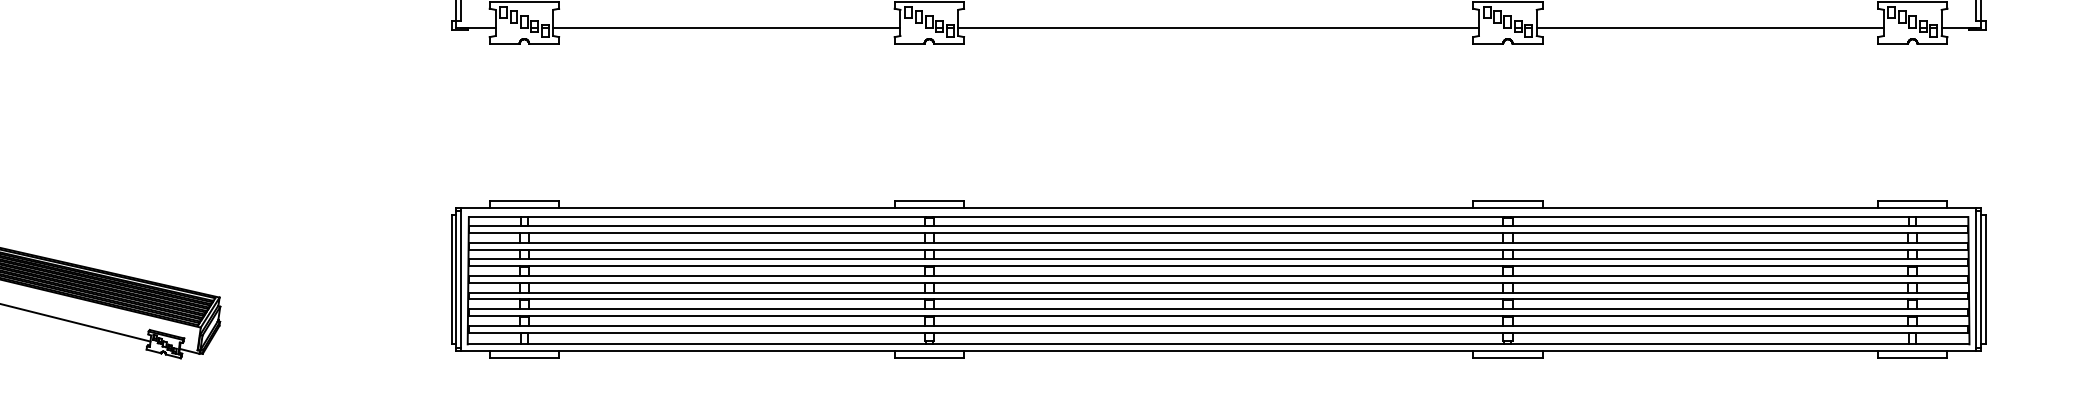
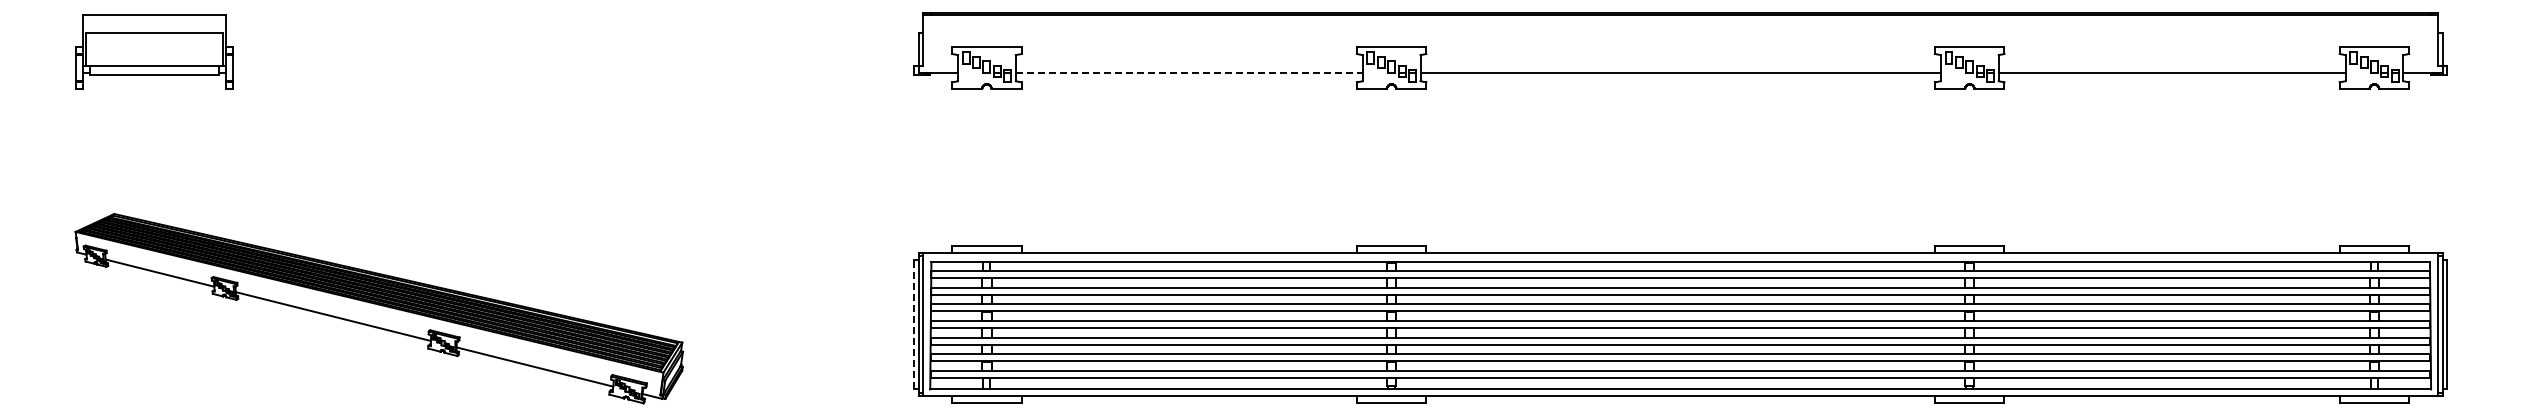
line: (727, 27) -> (1189, 72), solid -> dashed
line: (451, 279) -> (914, 324), solid -> dashed

